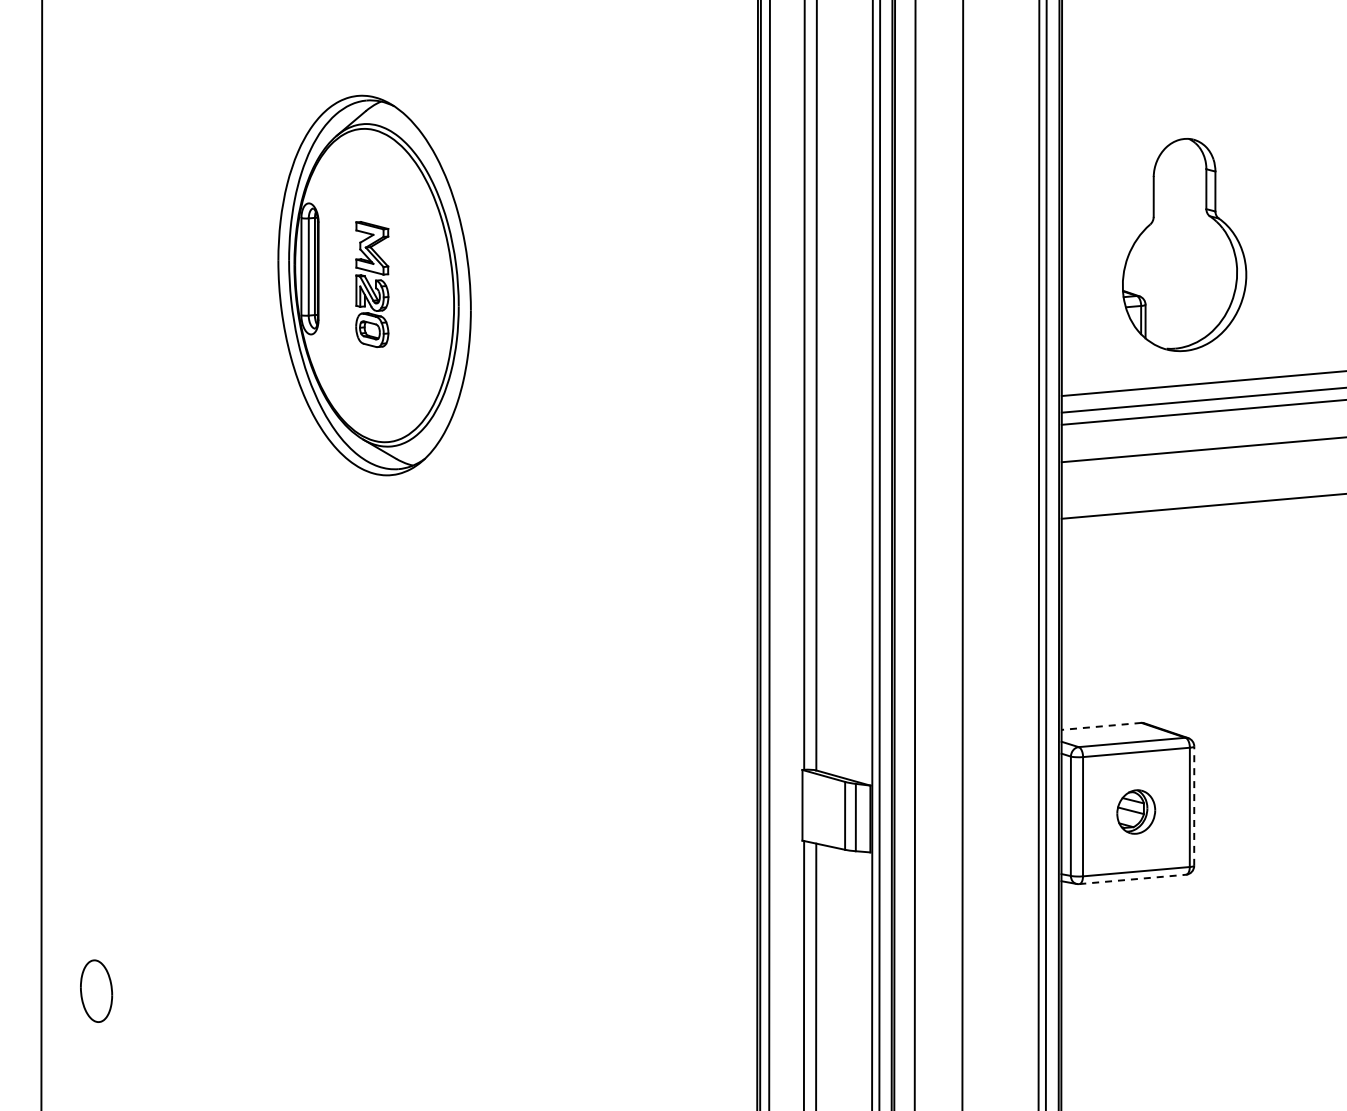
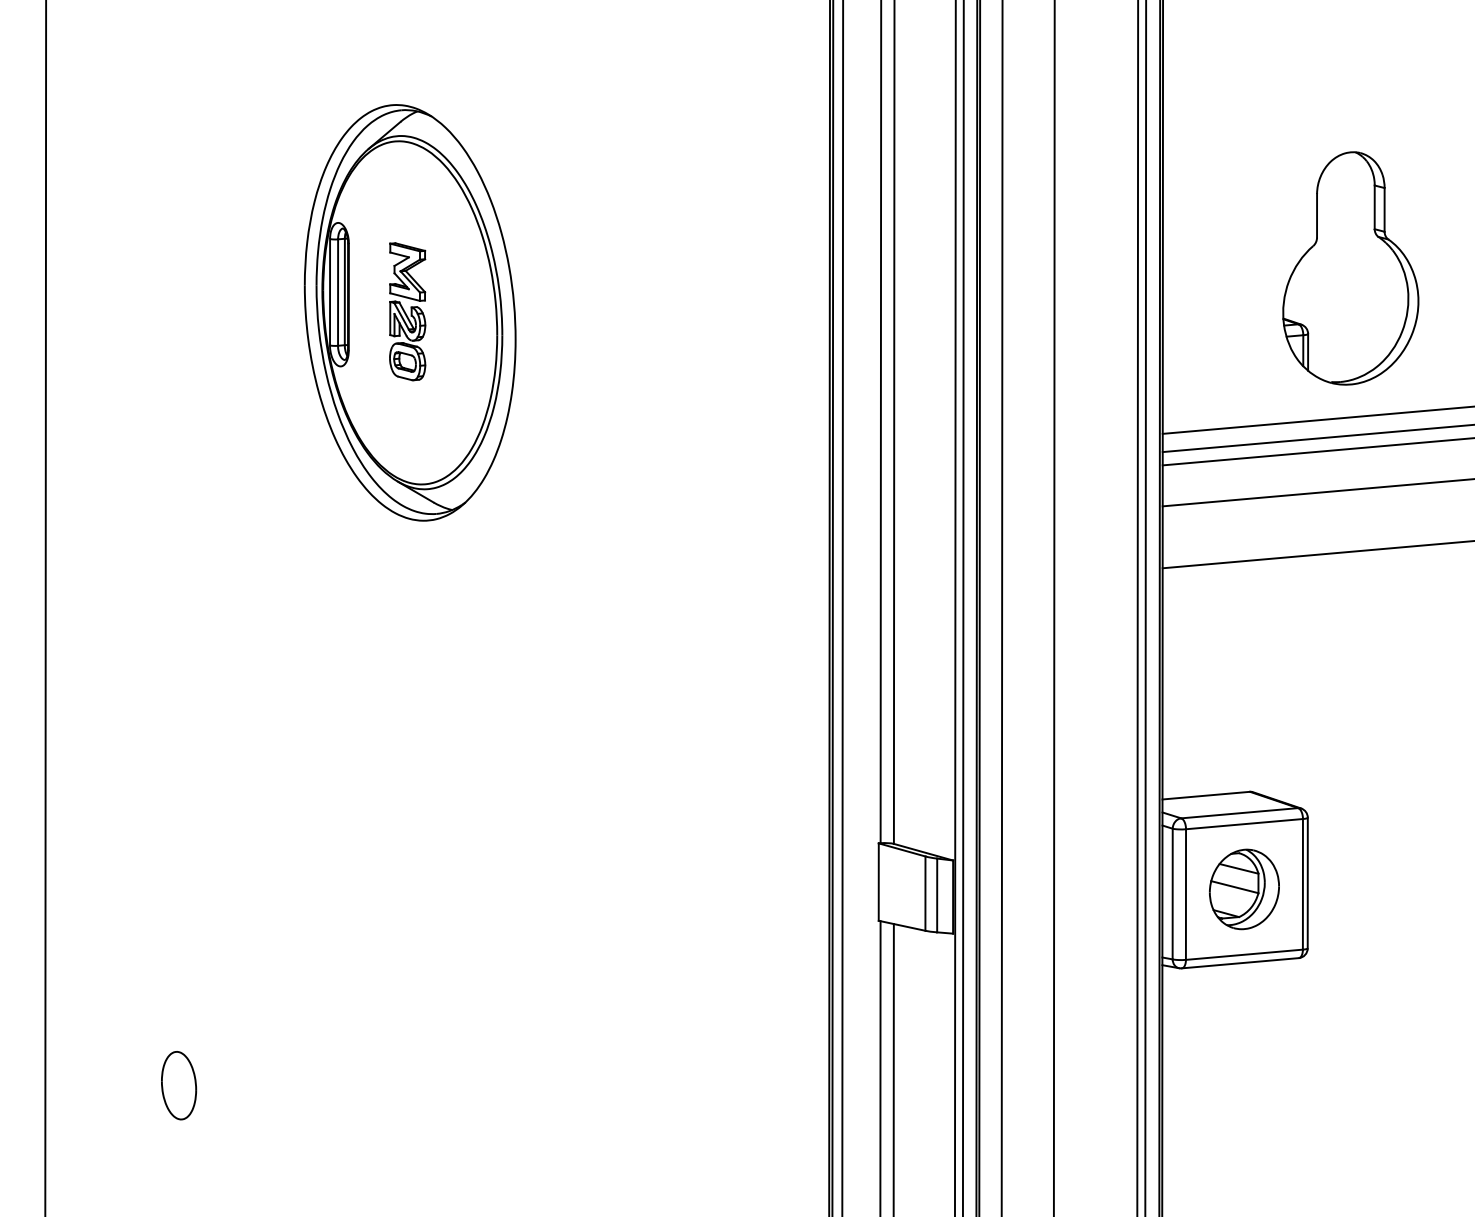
part: (1184, 245) -> (1350, 269), moved
line: (1101, 726) -> (1206, 795), dashed -> solid
line: (1194, 806) -> (1308, 883), dashed -> solid
part: (1135, 811) -> (1243, 888), size x1.67
line: (1132, 879) -> (1240, 963), dashed -> solid
part: (96, 990) -> (178, 1084), moved

